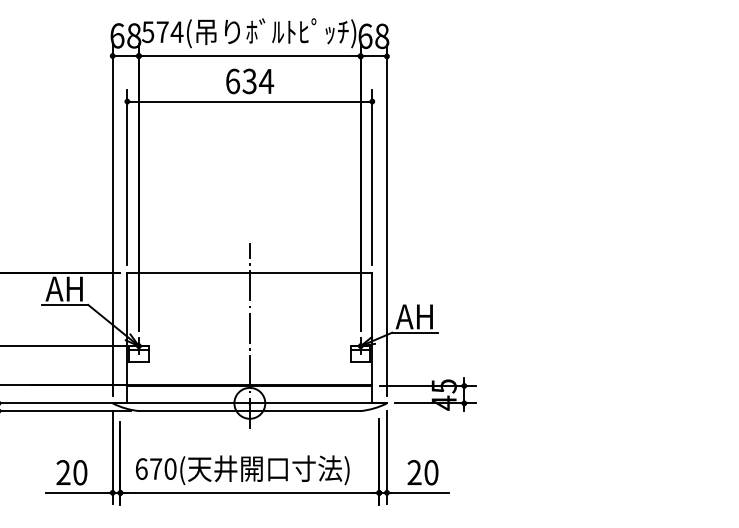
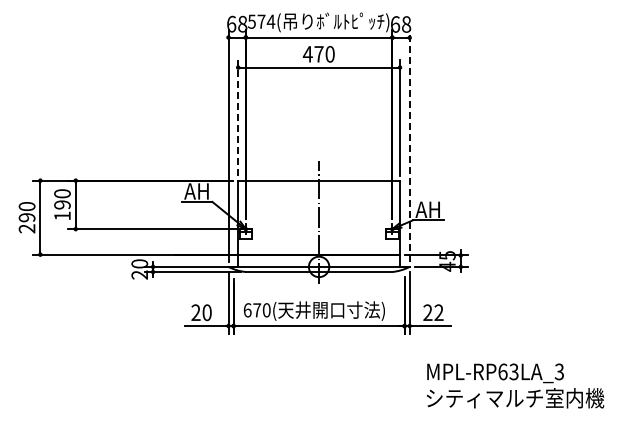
text: (248, 81) -> (318, 54), 634 -> 470
line: (127, 177) -> (238, 117), solid -> dashed
line: (386, 219) -> (409, 145), solid -> dashed
text: (430, 472) -> (438, 312), 20 -> 22

